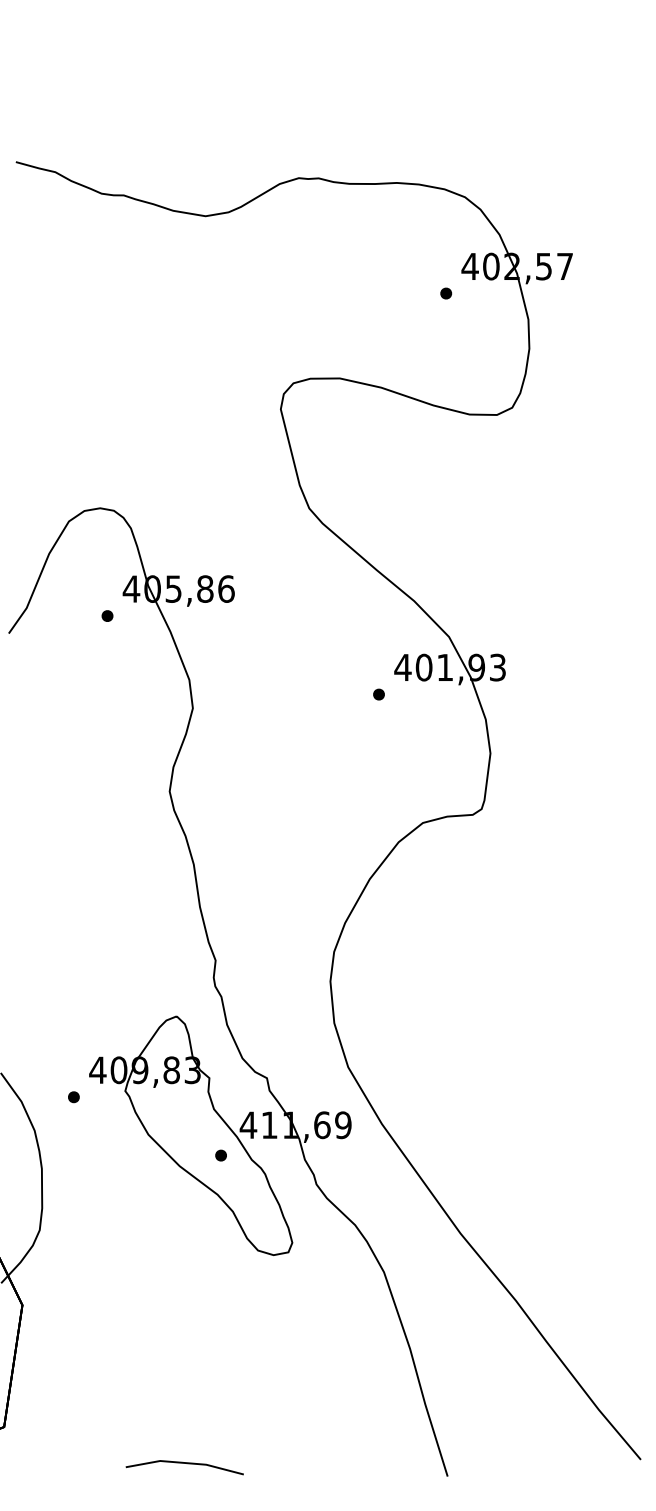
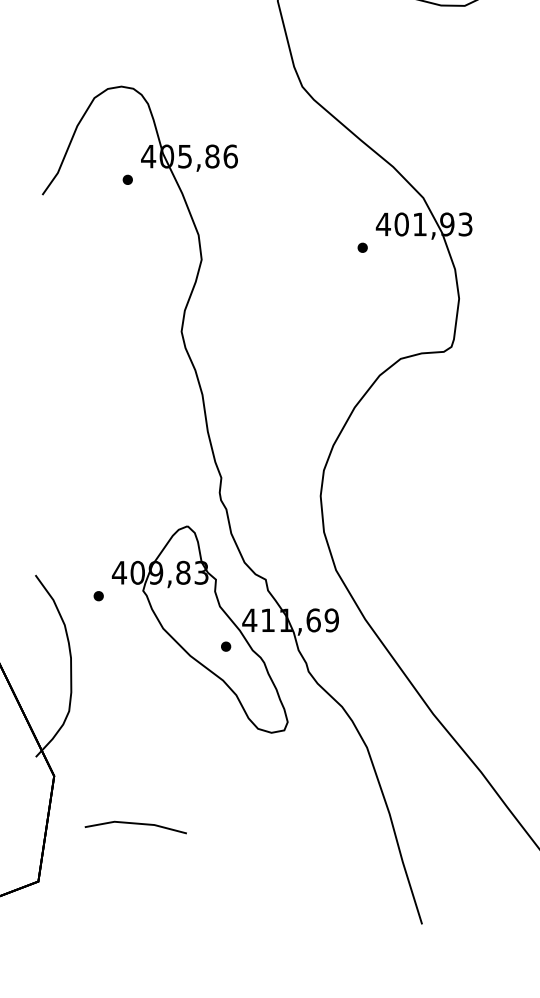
line: (184, 1463) -> (135, 823), moved

